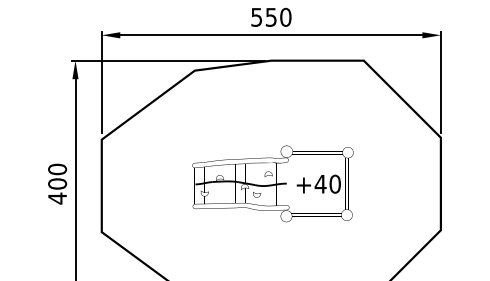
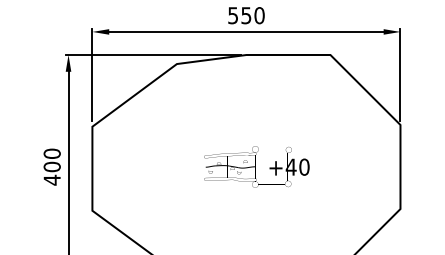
part: (272, 183) -> (247, 166), size x0.6

